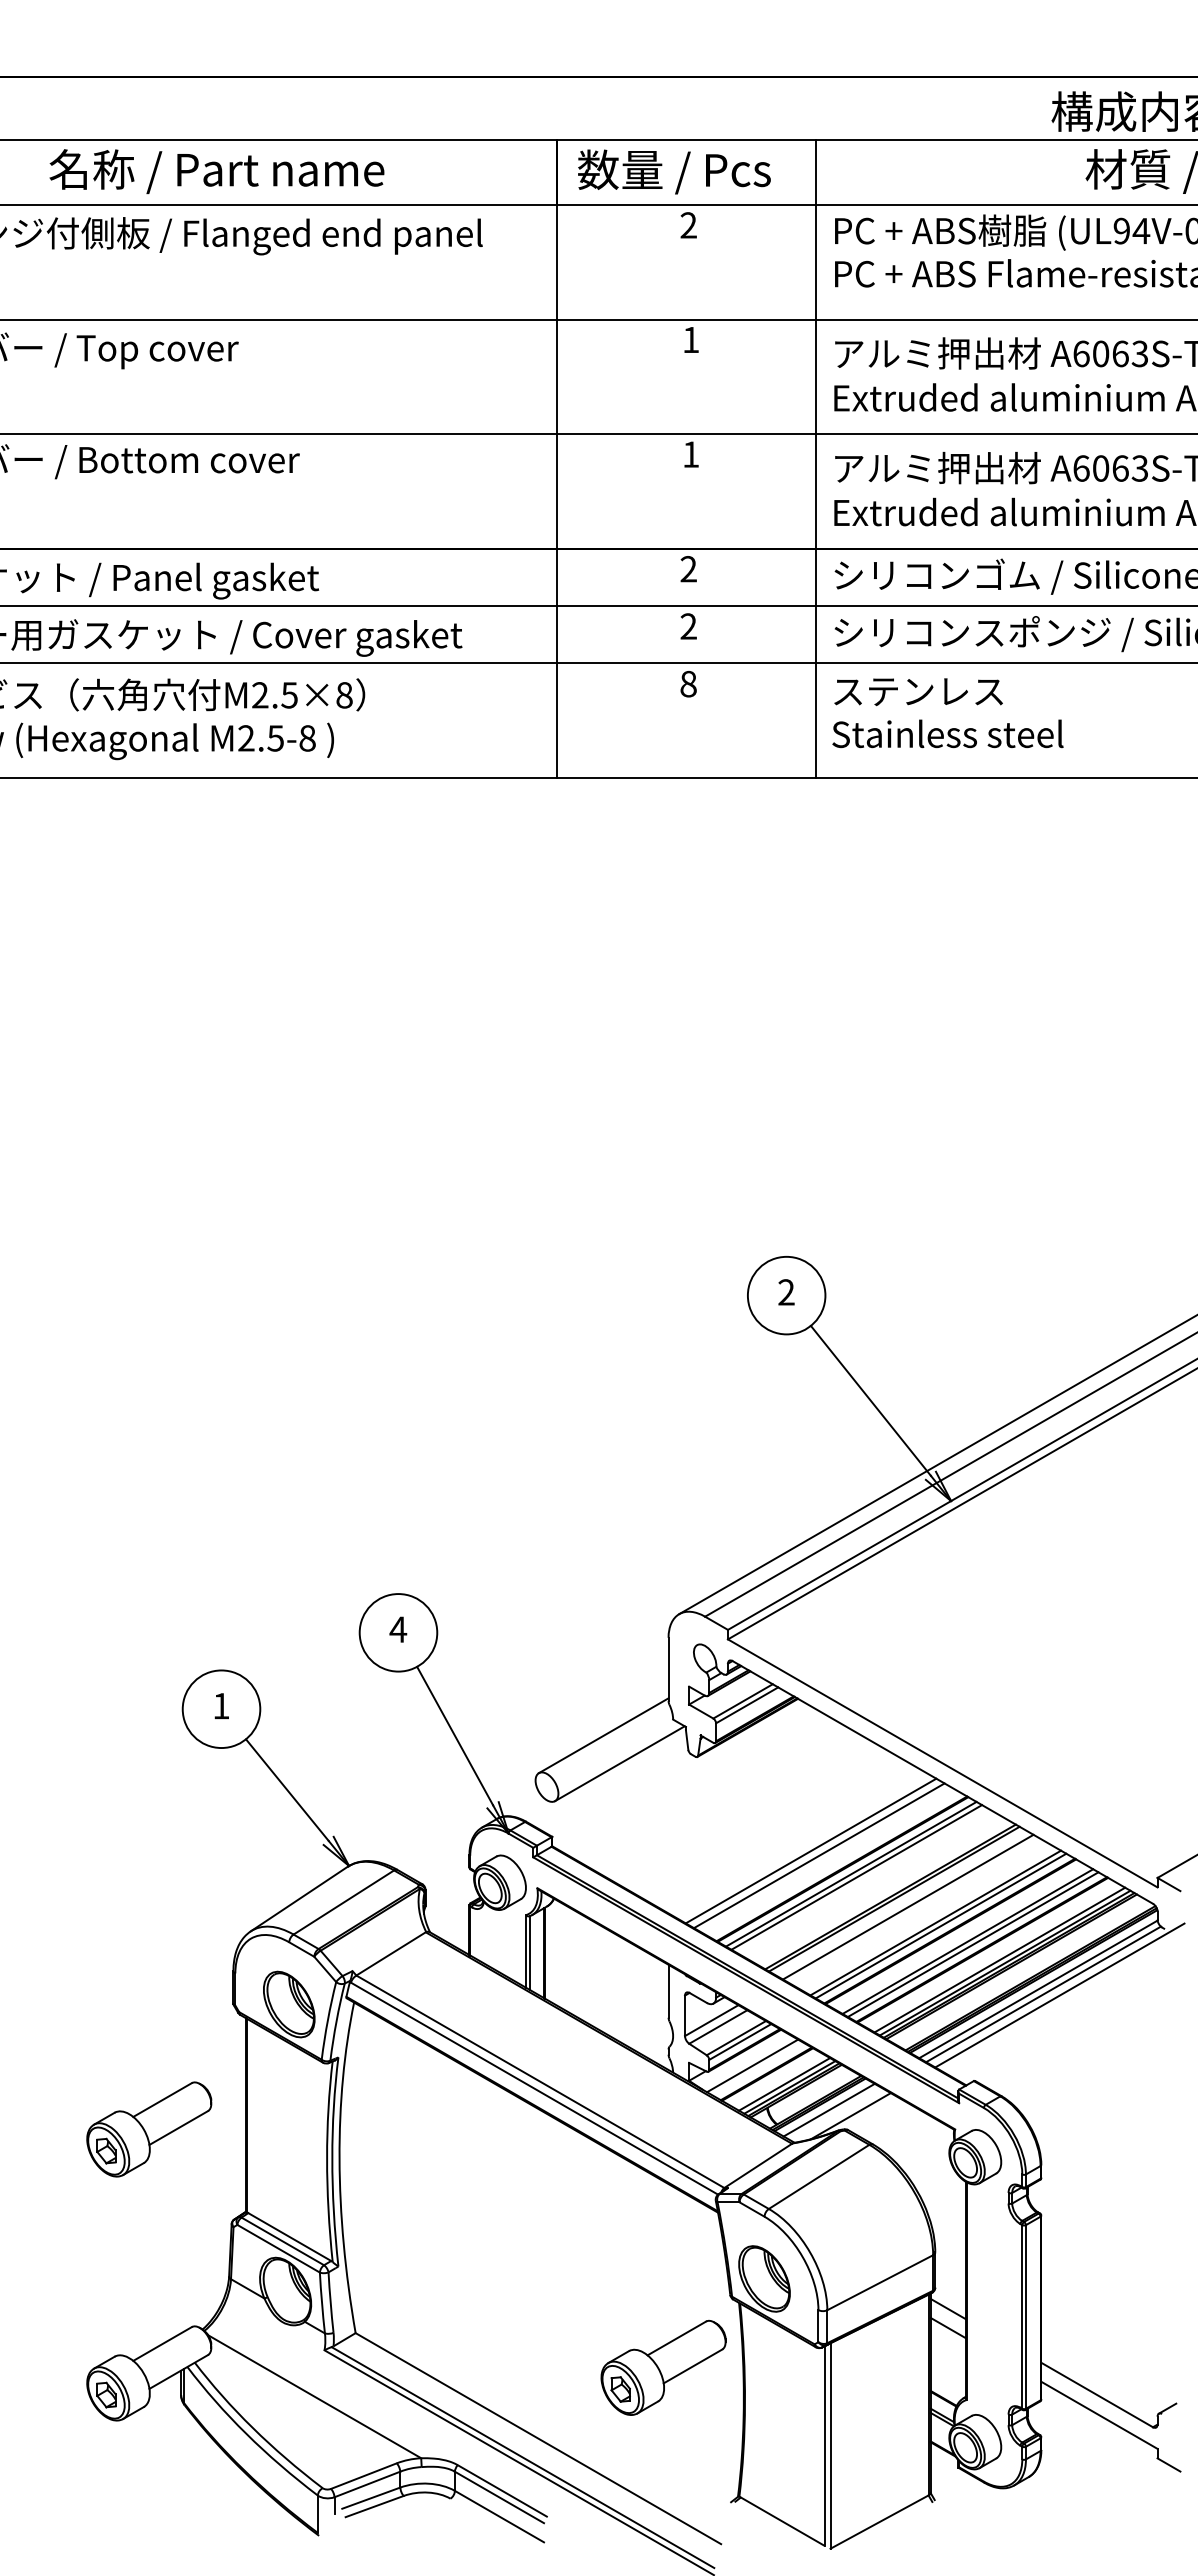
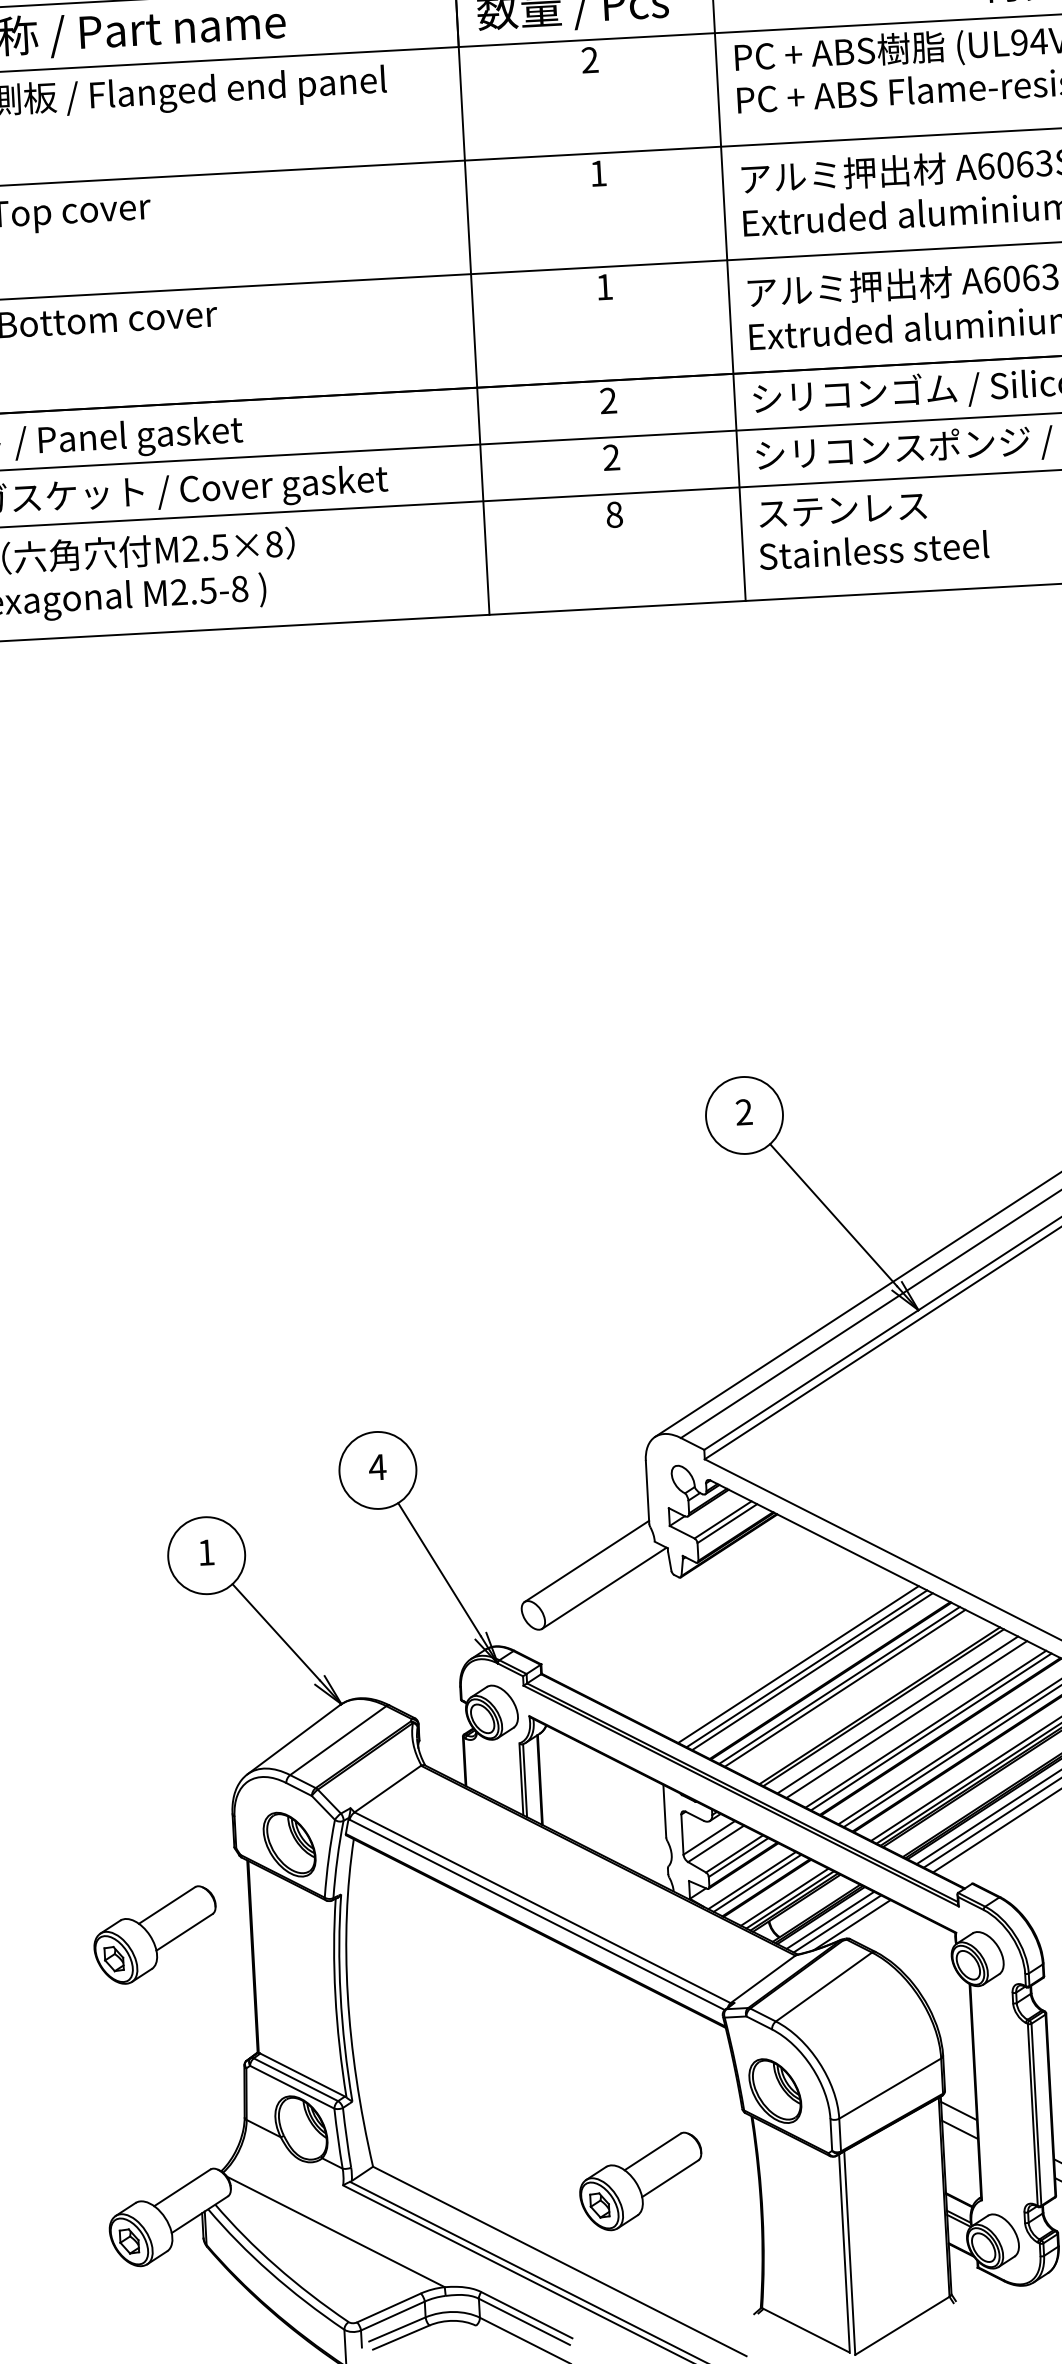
line: (824, 1858) -> (812, 1671), added
line: (916, 1911) -> (906, 1718), added
line: (757, 2068) -> (757, 1882), added
line: (835, 2113) -> (836, 1923), added
part: (149, 2129) -> (155, 1935), moved
part: (663, 2367) -> (641, 2181), moved

